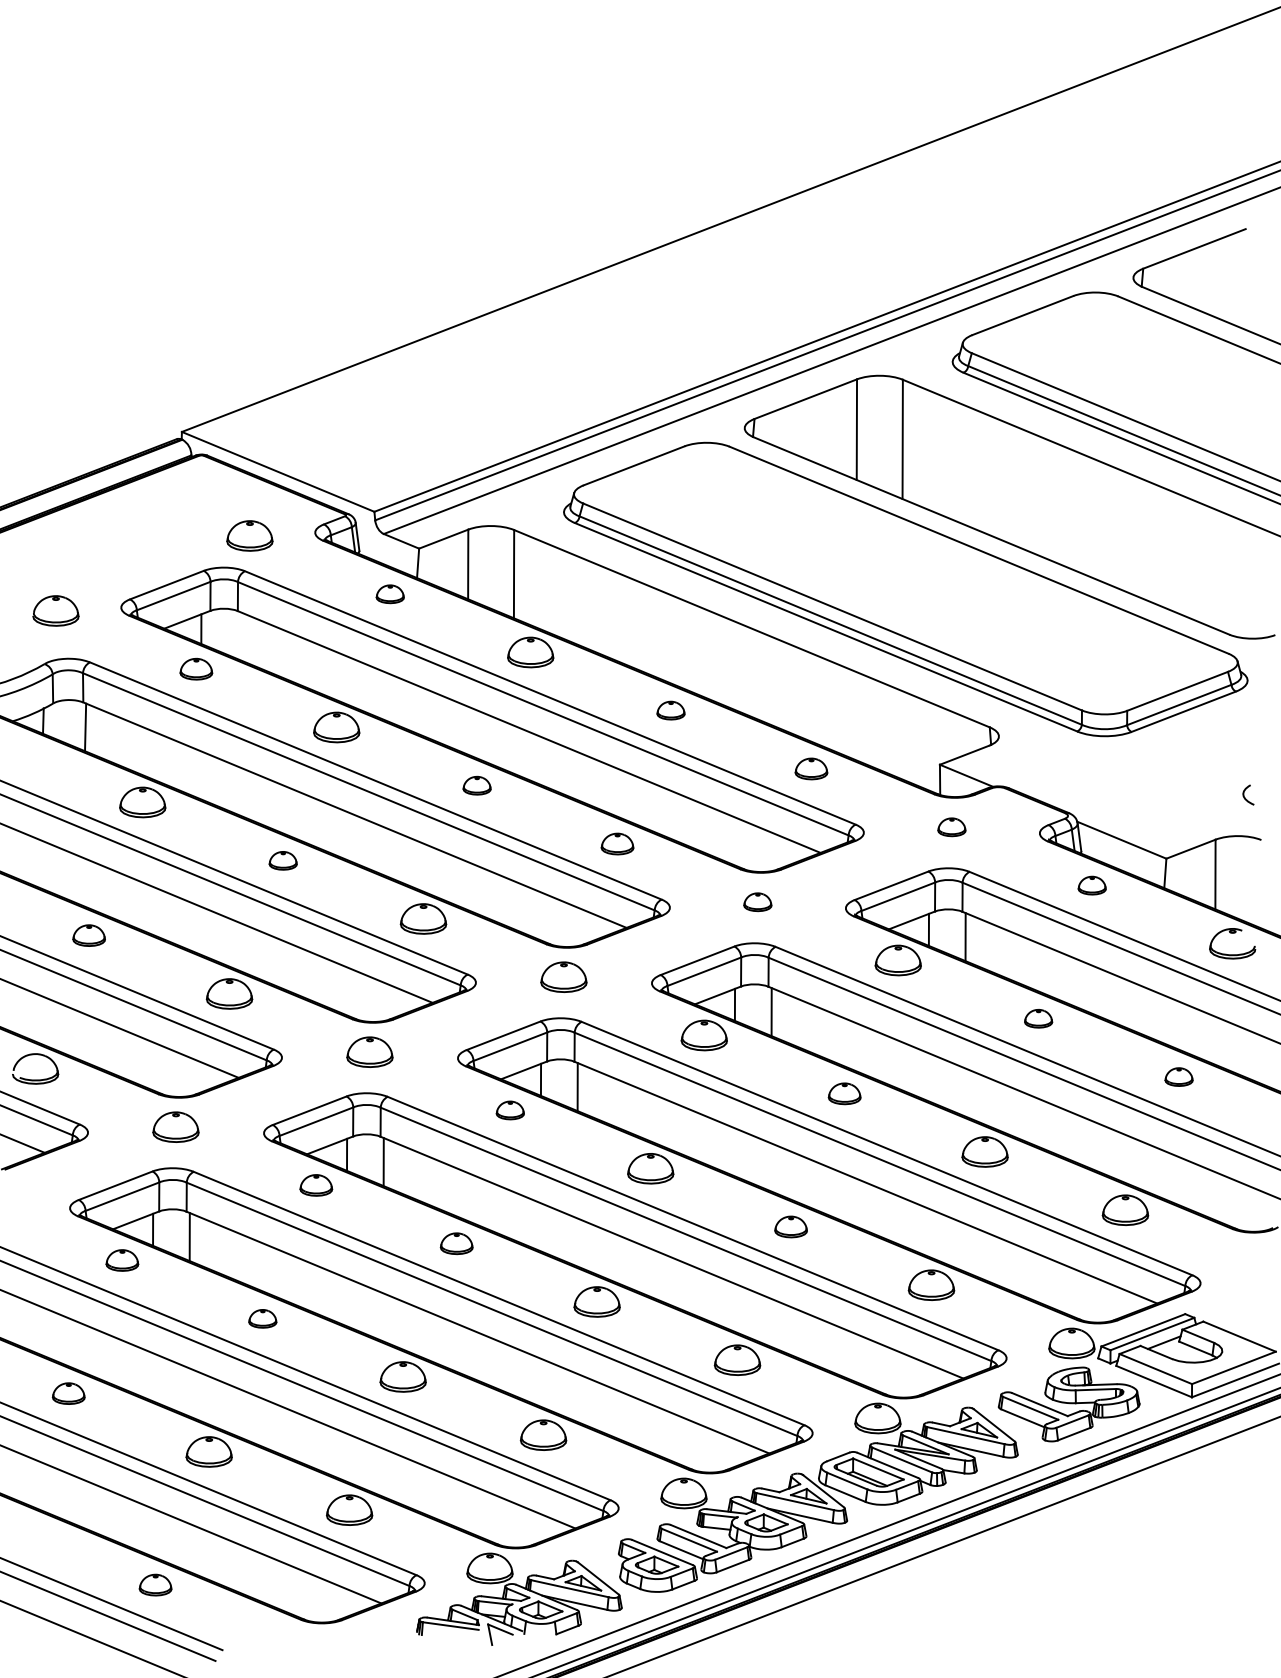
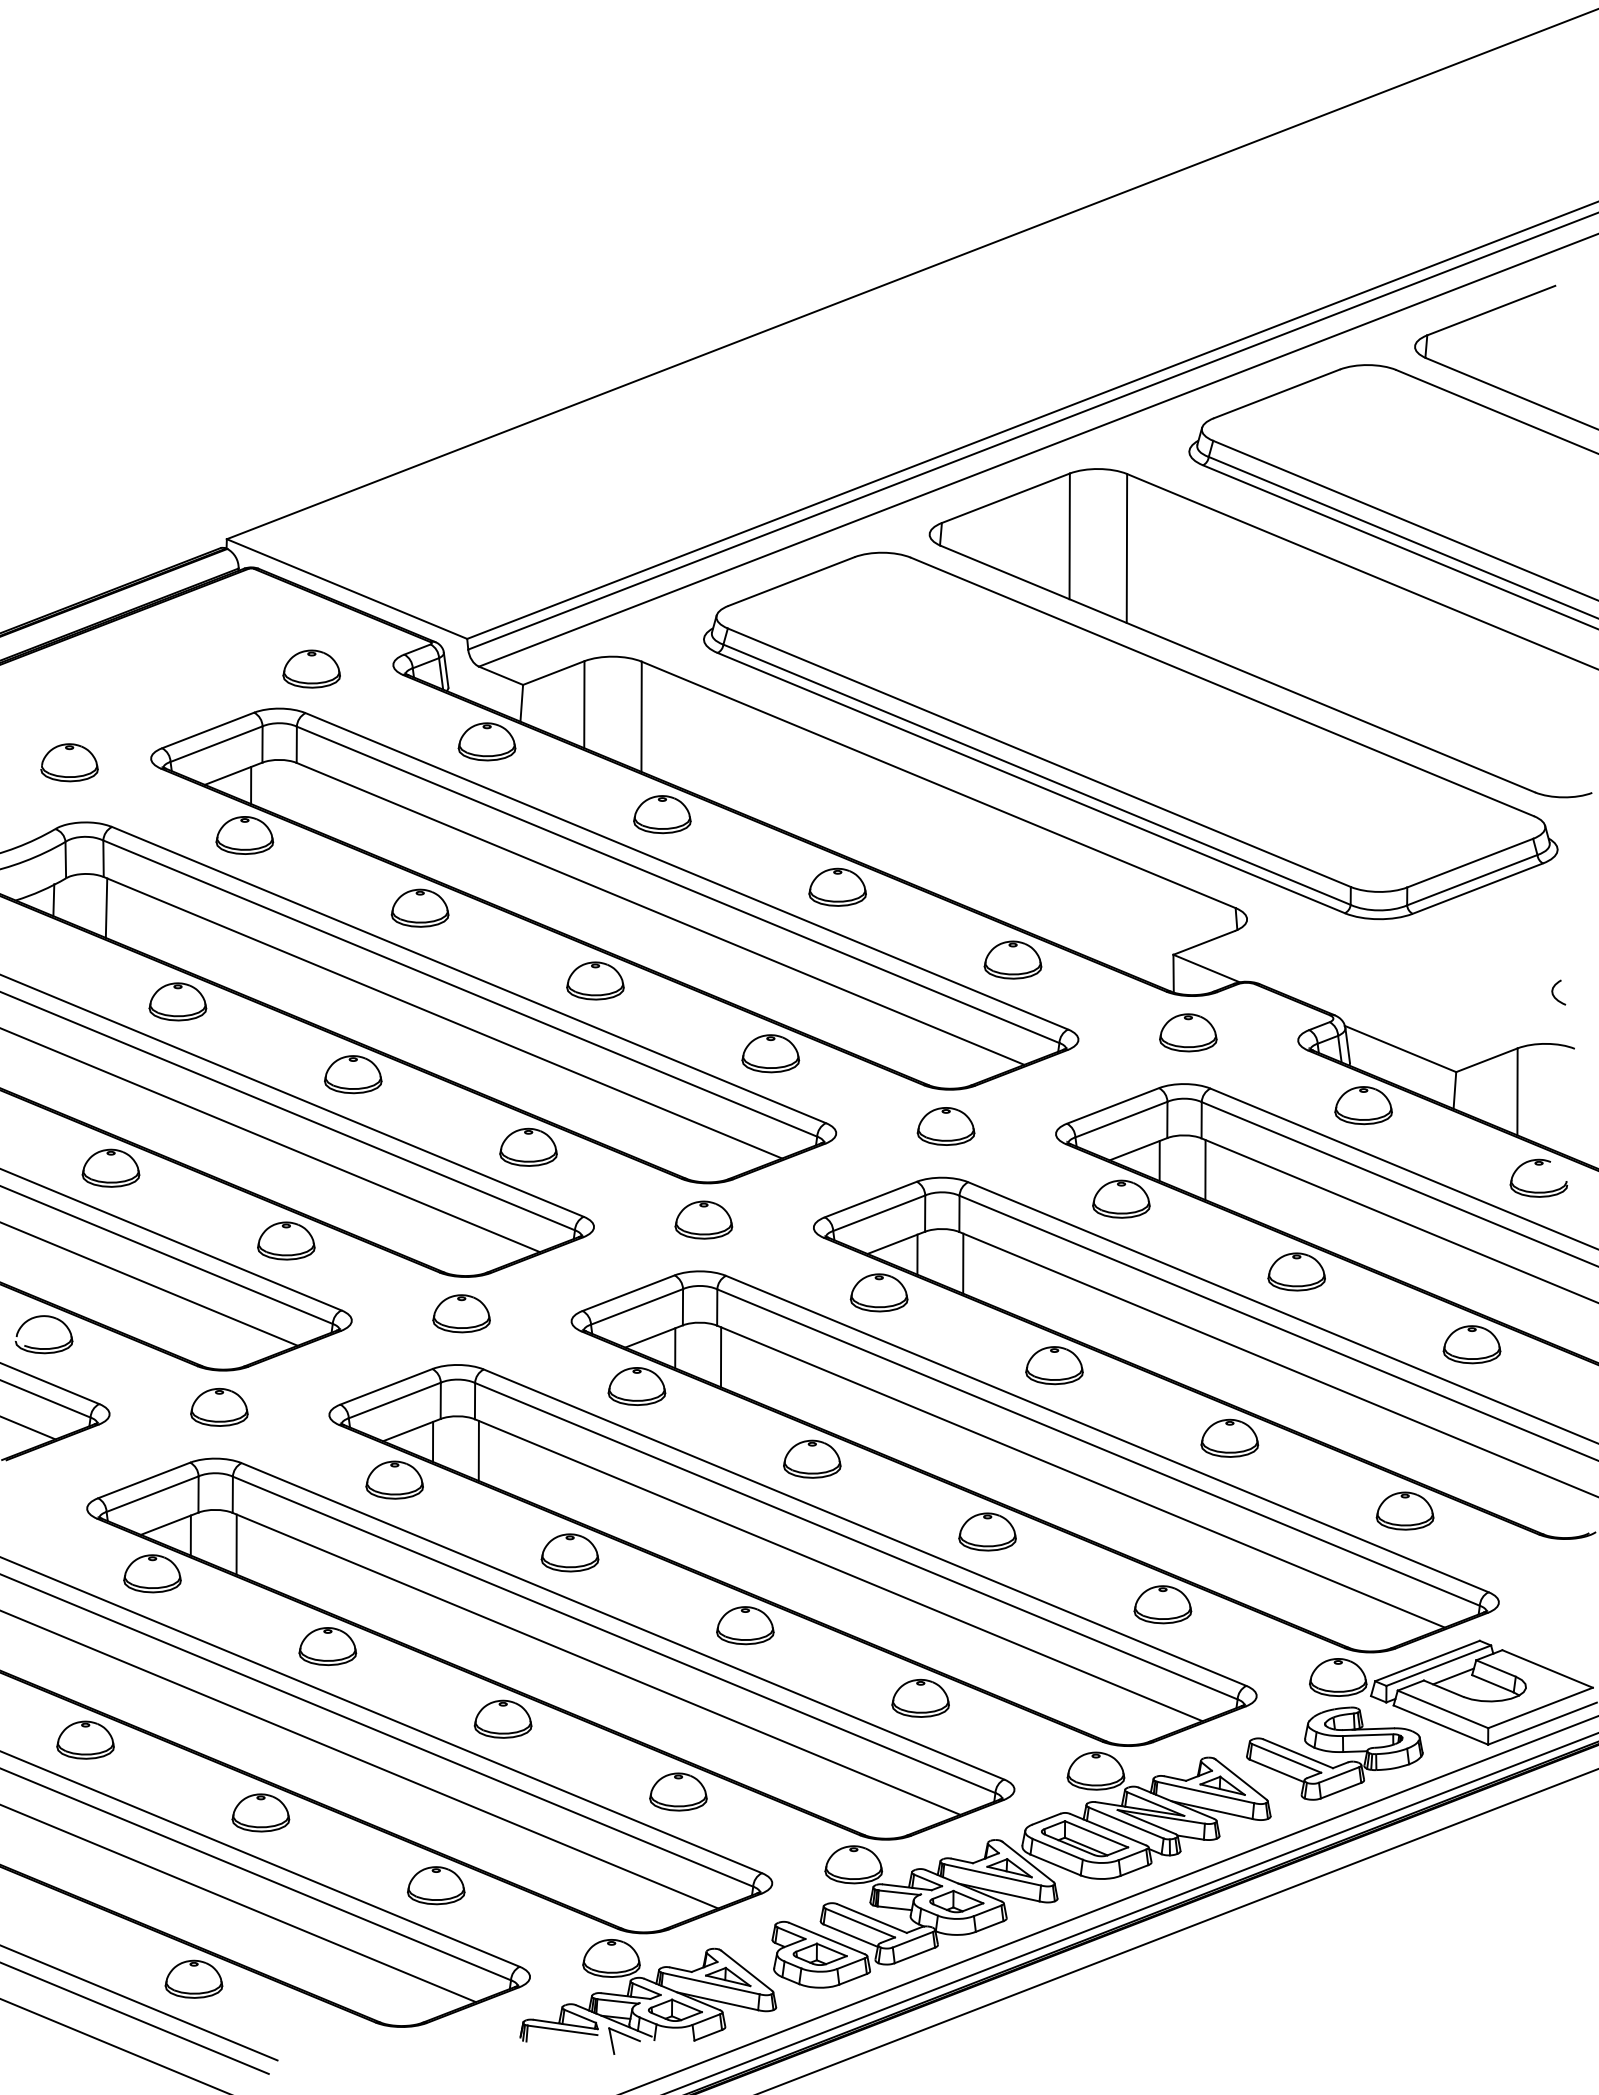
part: (389, 593) -> (486, 741), size x1.67
part: (196, 669) -> (244, 835), size x1.43
part: (670, 710) -> (837, 886), size x1.67
part: (811, 768) -> (1012, 959), size x1.43
part: (477, 785) -> (595, 980), size x1.67
part: (952, 826) -> (1188, 1032), size x1.67
part: (617, 843) -> (770, 1053), size x1.43
part: (283, 860) -> (353, 1074), size x1.67
part: (1092, 885) -> (1363, 1105), size x1.67
part: (757, 902) -> (945, 1126), size x1.67
part: (88, 935) -> (110, 1167), size x1.43
part: (1038, 1018) -> (1296, 1271), size x1.67
part: (1178, 1076) -> (1471, 1344), size x1.67
part: (844, 1093) -> (1054, 1365), size x1.43
part: (509, 1110) -> (636, 1386), size x1.67
part: (316, 1184) -> (394, 1479), size x1.43
part: (791, 1226) -> (987, 1531), size x1.43
part: (456, 1243) -> (569, 1552), size x1.43
part: (122, 1260) -> (152, 1573), size x1.43
part: (262, 1318) -> (327, 1646), size x1.67
part: (68, 1393) -> (85, 1739), size x1.43
part: (155, 1584) -> (193, 1978), size x1.43

